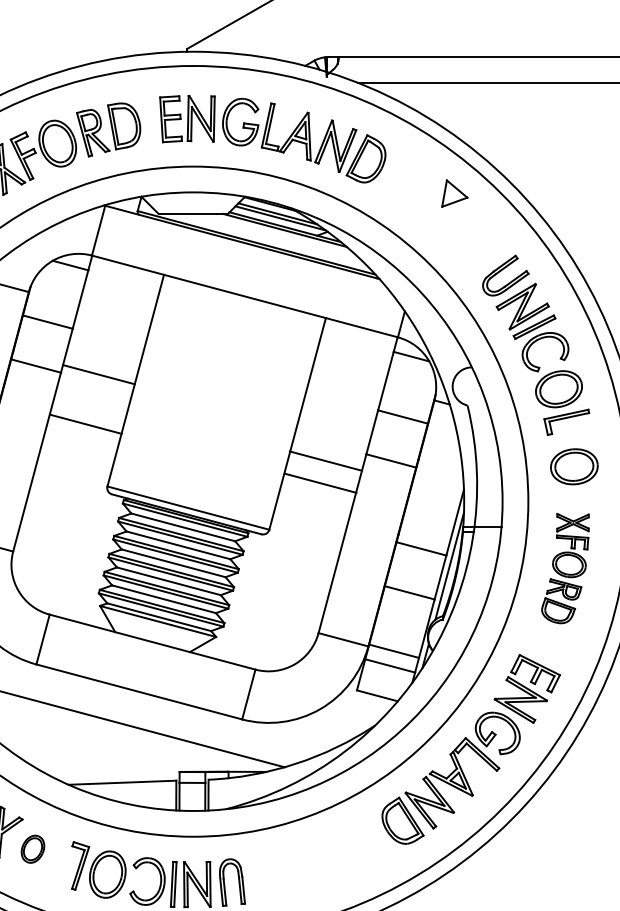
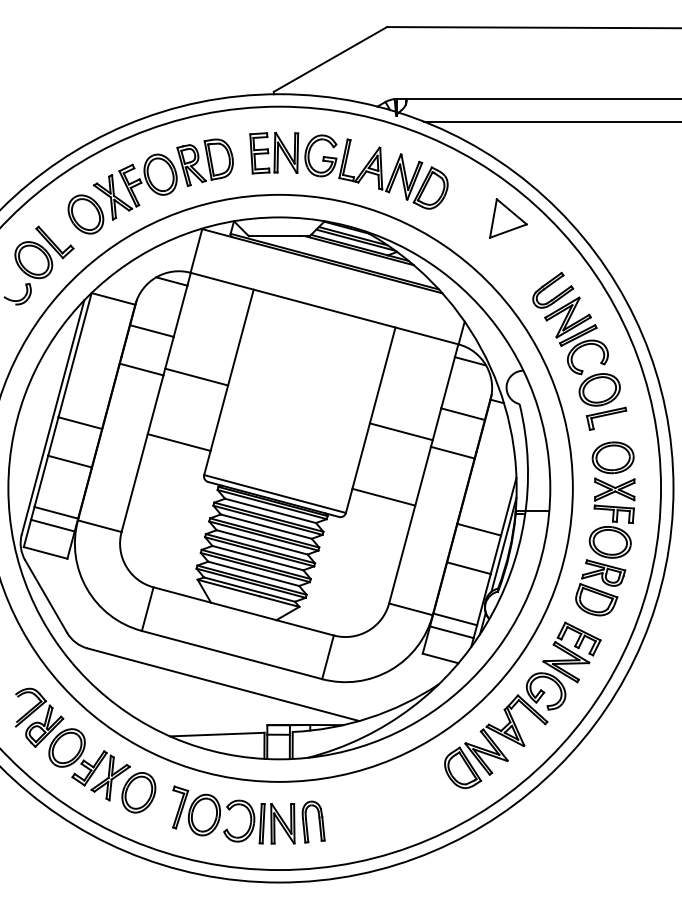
part: (454, 193) -> (508, 218), size x1.67
line: (85, 424) -> (178, 442), moved
line: (324, 460) -> (400, 431), moved
line: (320, 482) -> (383, 496), moved
part: (565, 568) -> (605, 546), size x1.43
part: (32, 848) -> (138, 792), size x1.67

